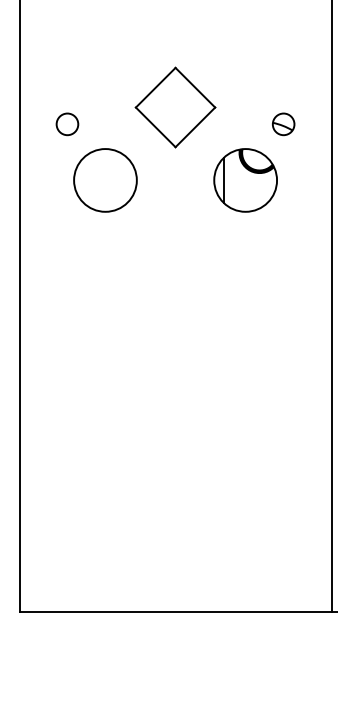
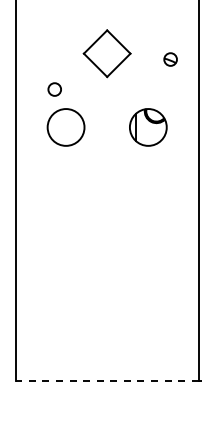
part: (174, 107) -> (106, 53), moved
circle: (66, 124) -> (54, 89), moved
part: (283, 124) -> (170, 59), moved
line: (176, 611) -> (107, 380), solid -> dashed

